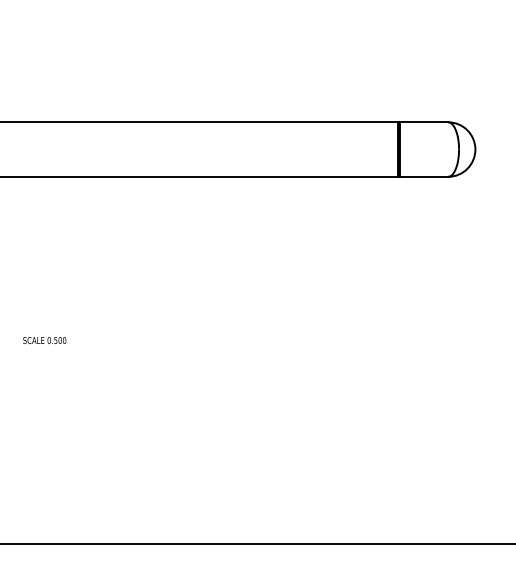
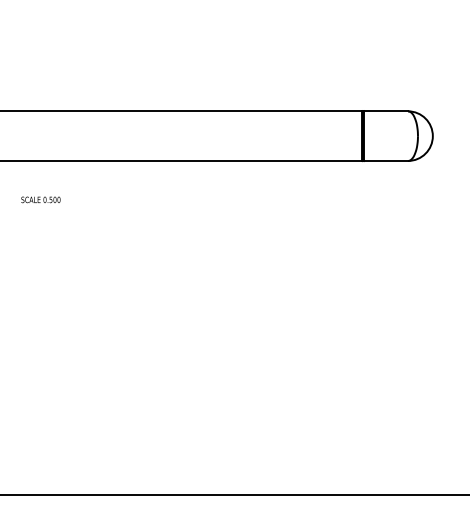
text: (44, 340) -> (40, 199), moved

